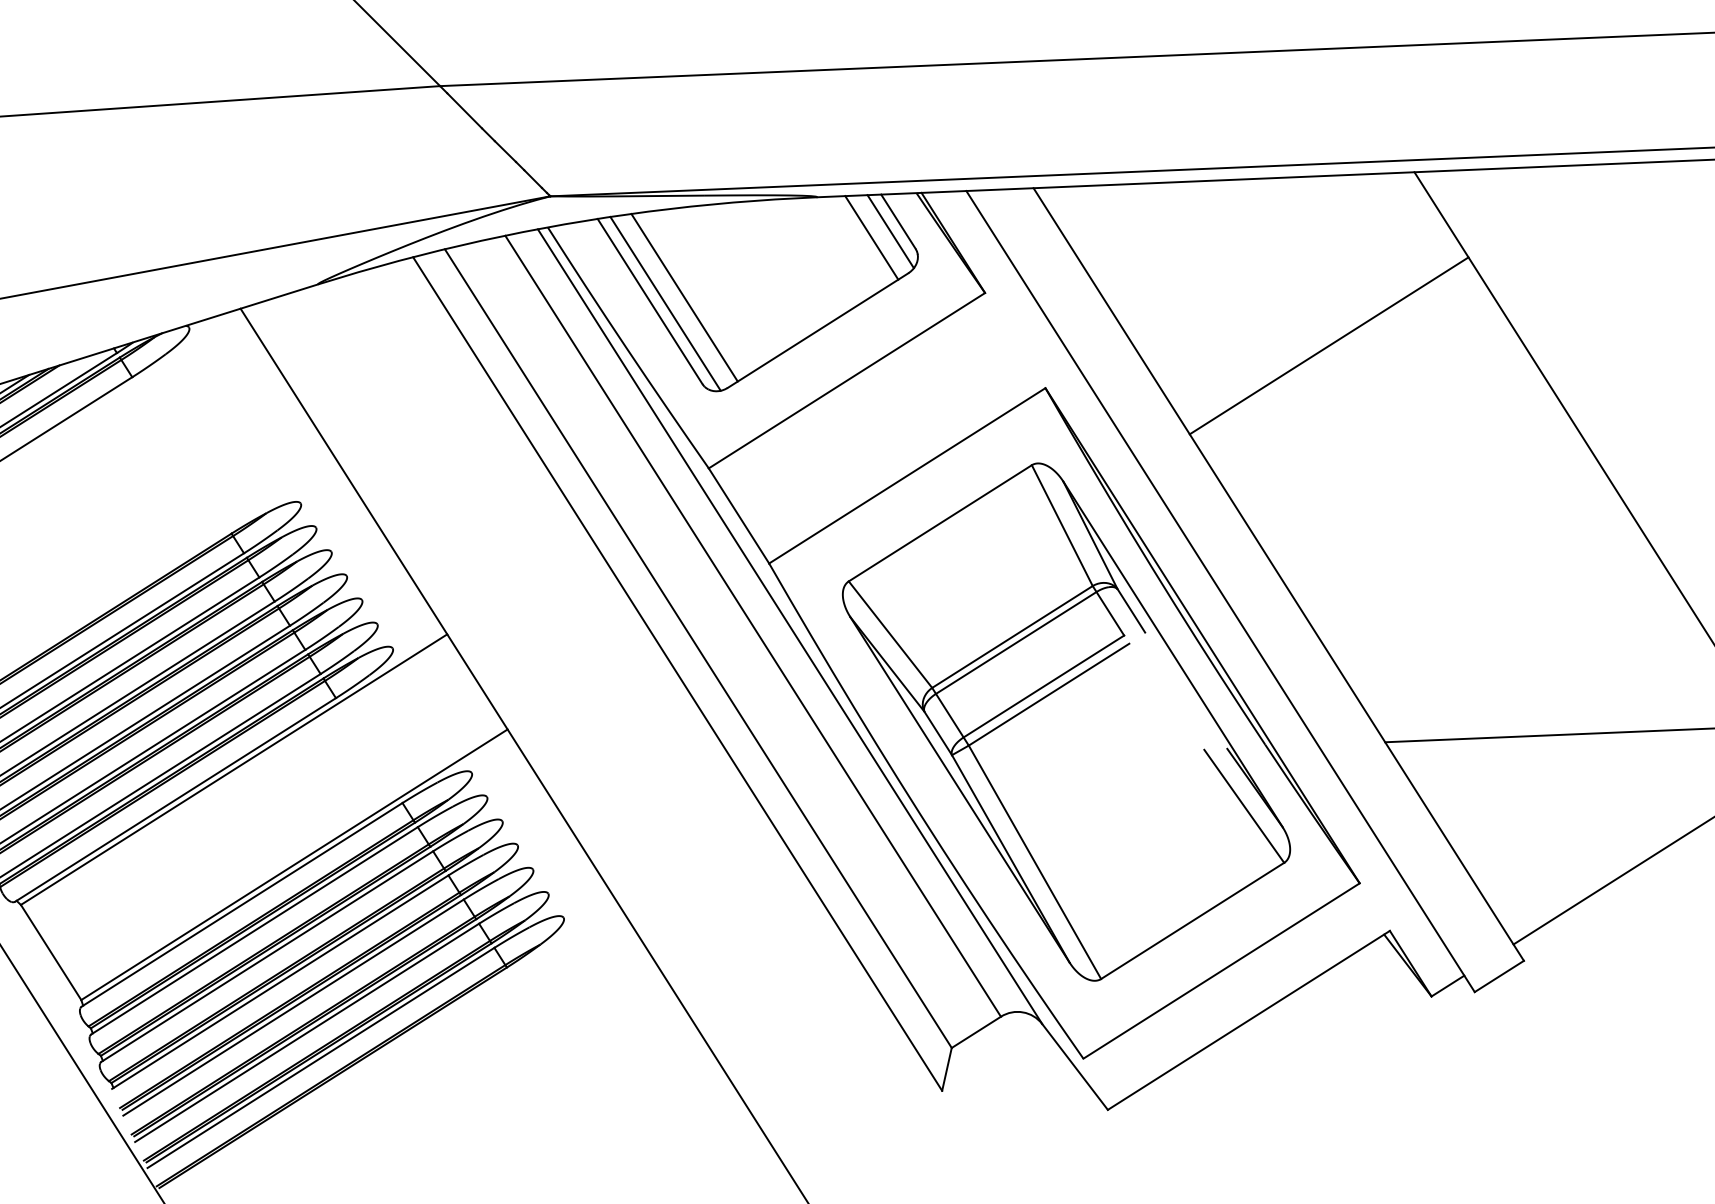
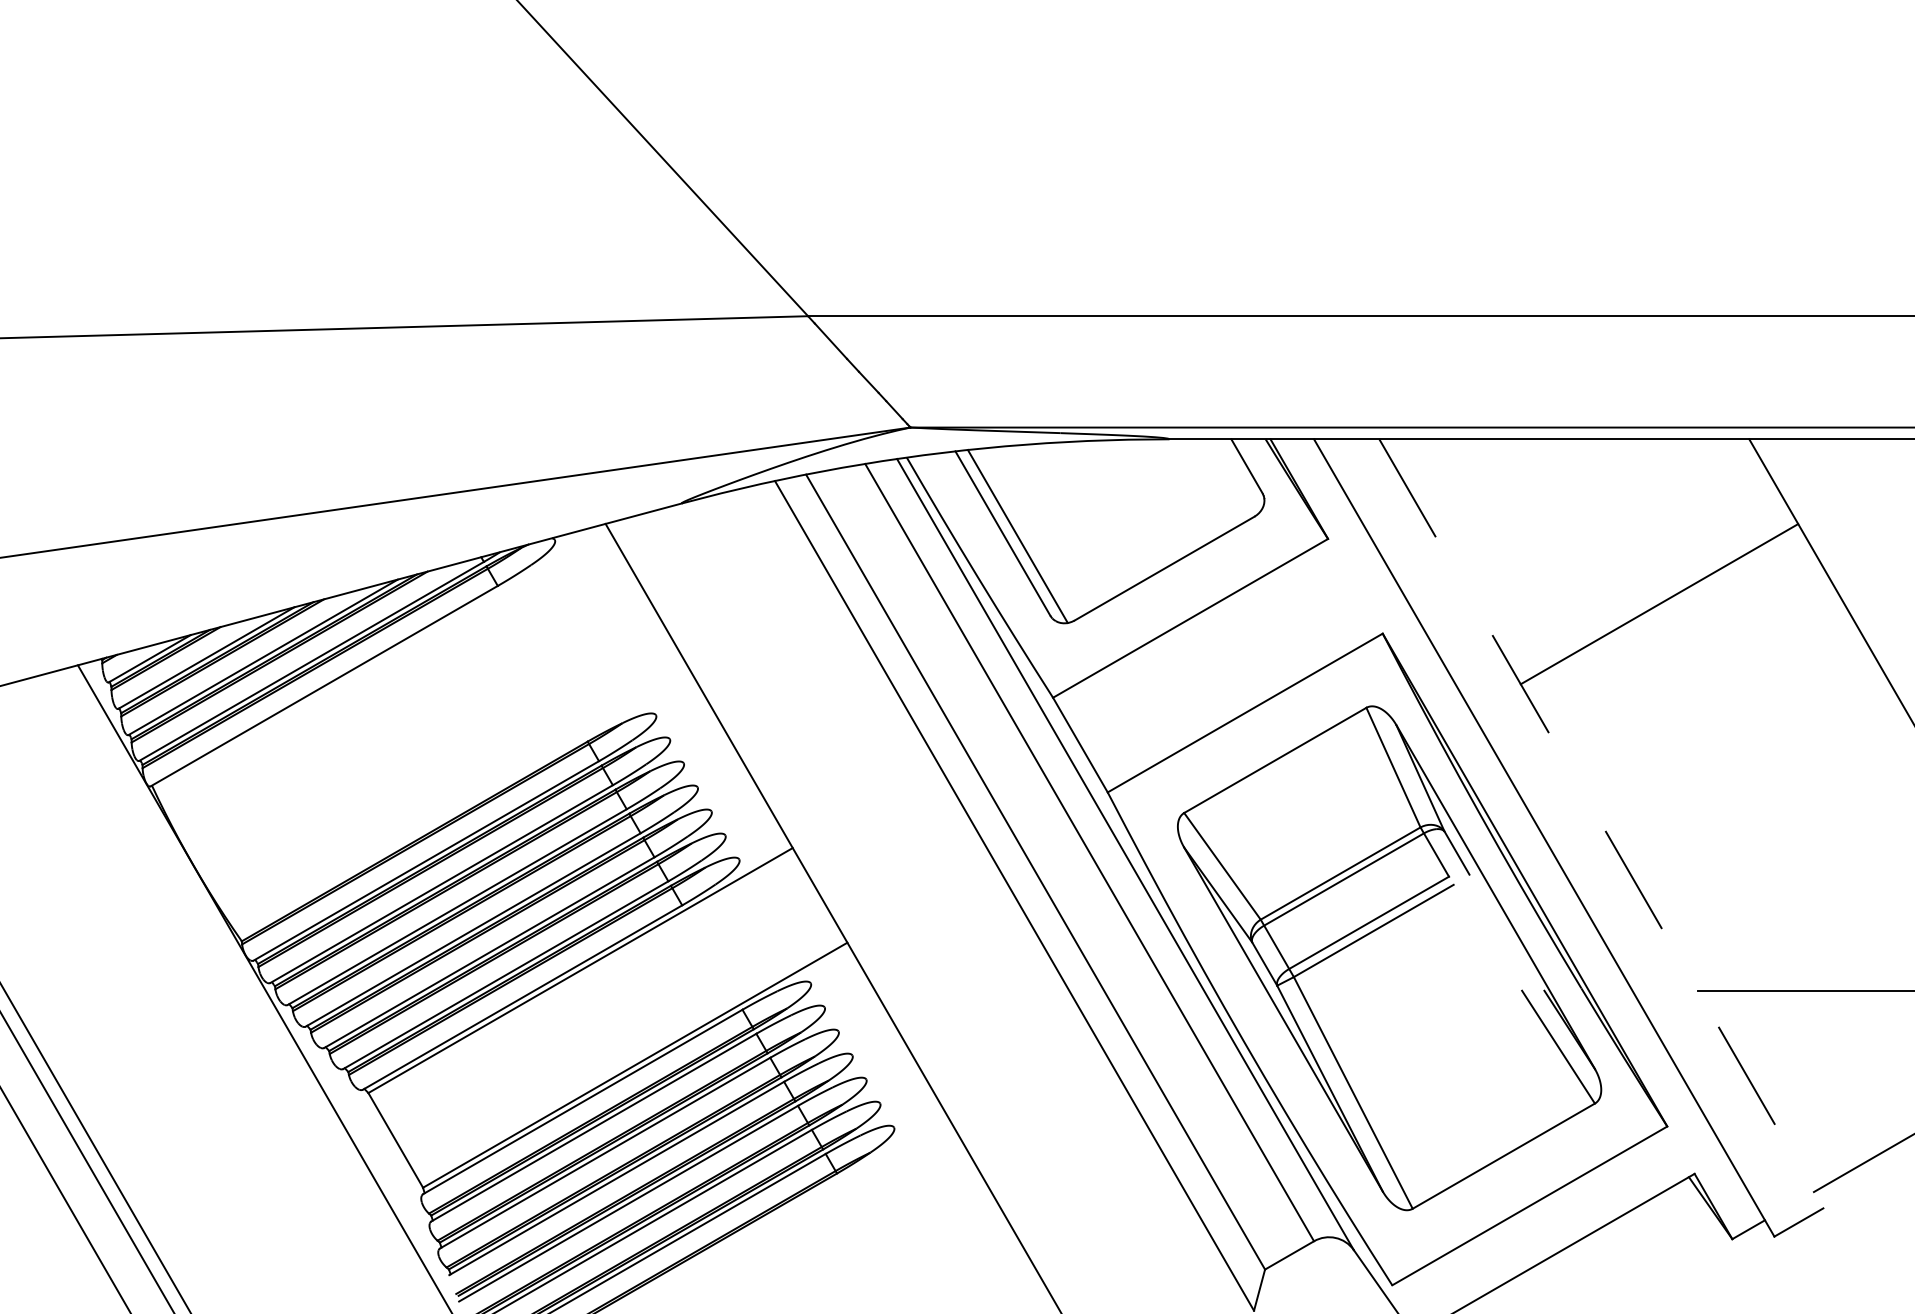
line: (891, 231) -> (1239, 475), removed
line: (871, 237) -> (1220, 480), removed
line: (684, 296) -> (1036, 530), removed
line: (1278, 575) -> (1601, 824), solid -> dashed

